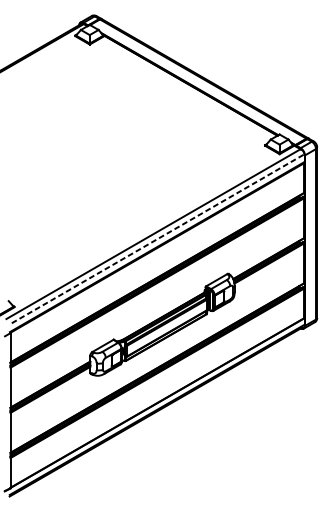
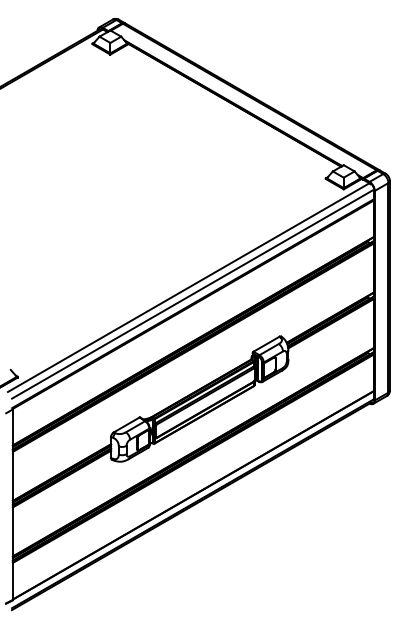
line: (156, 239) -> (192, 294), dashed -> solid

